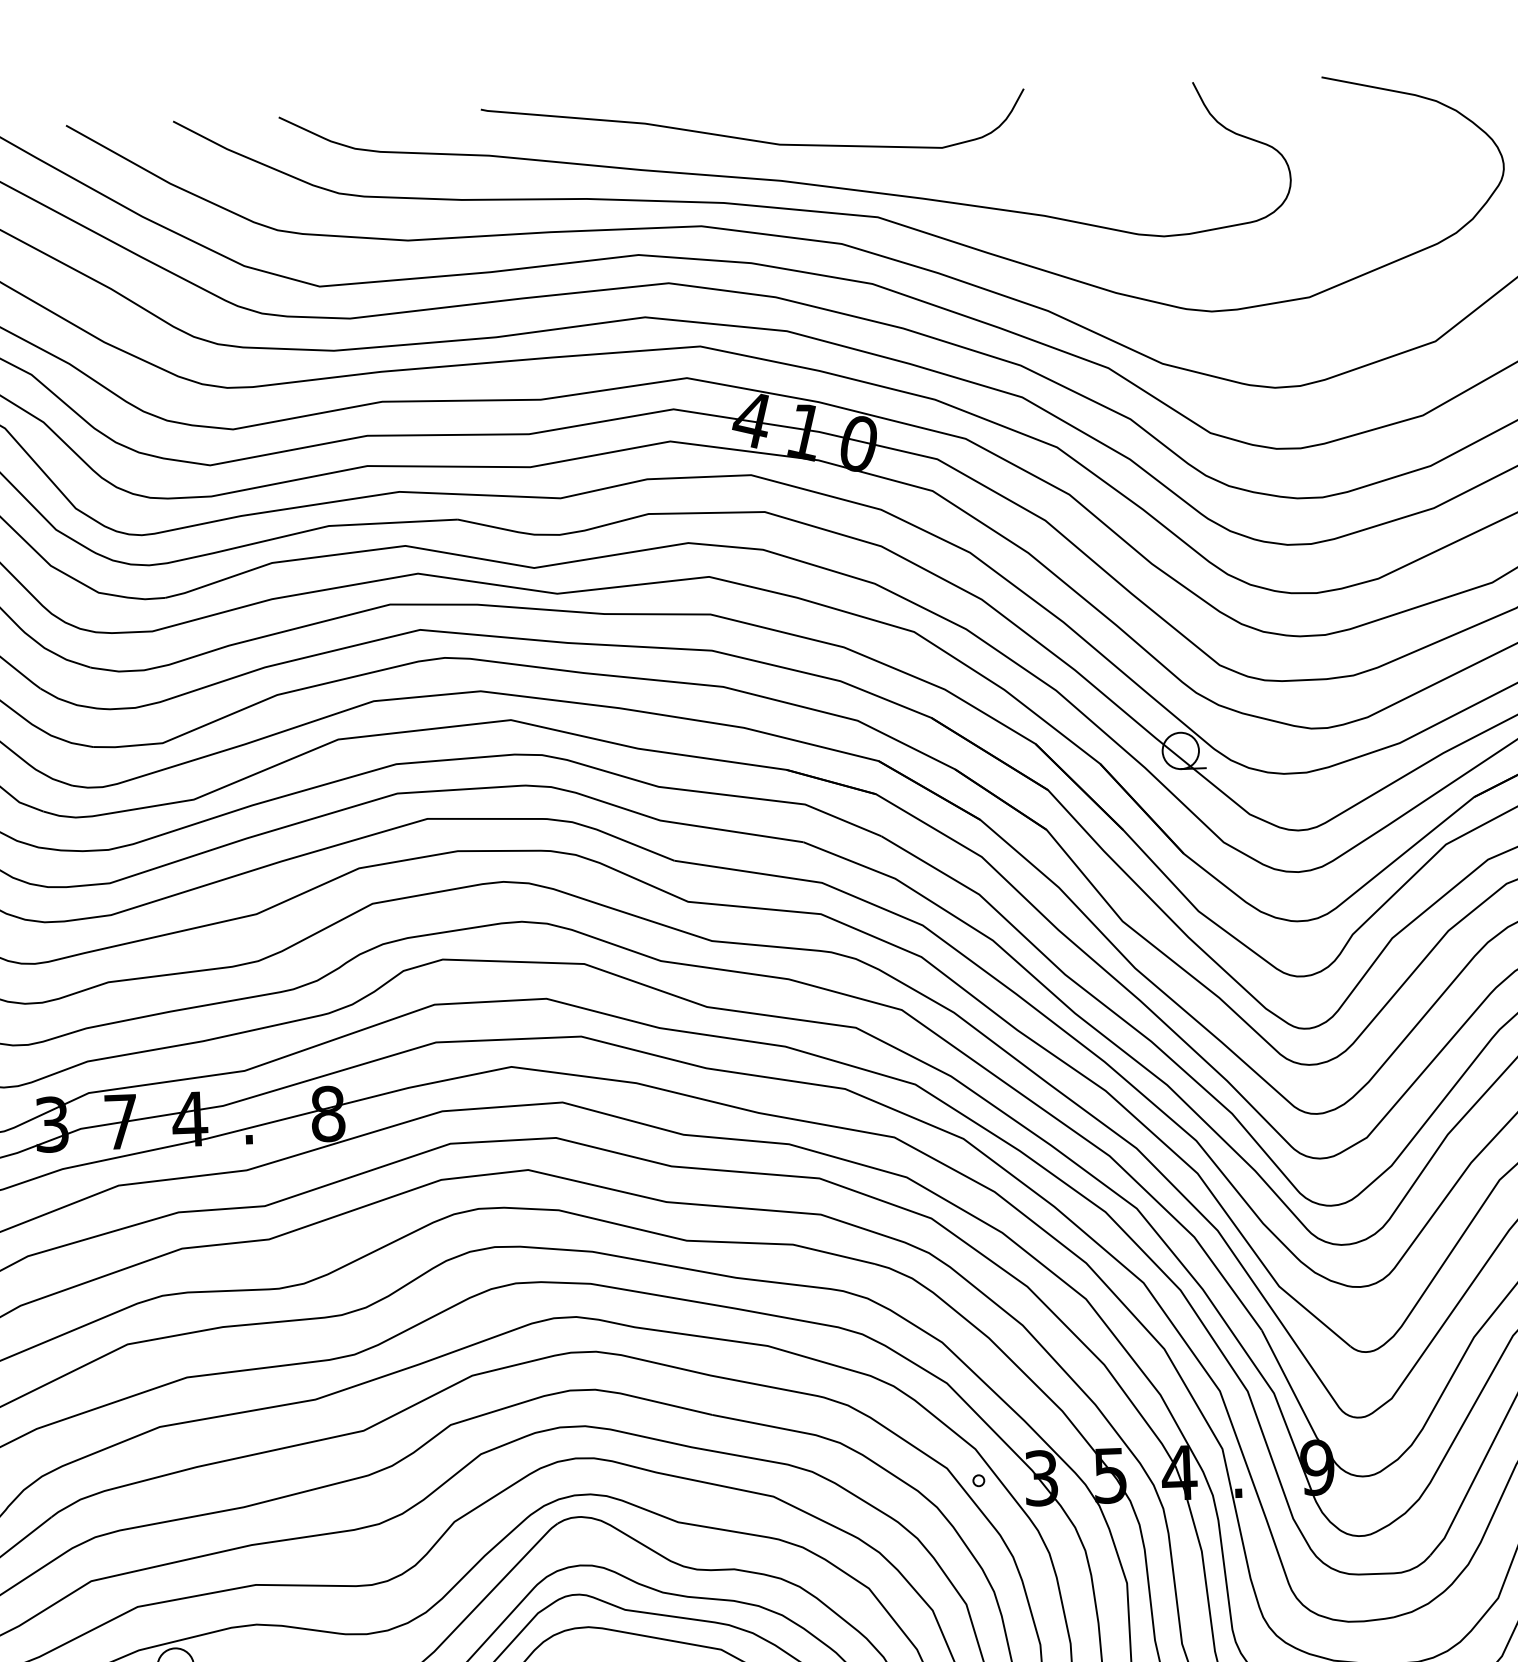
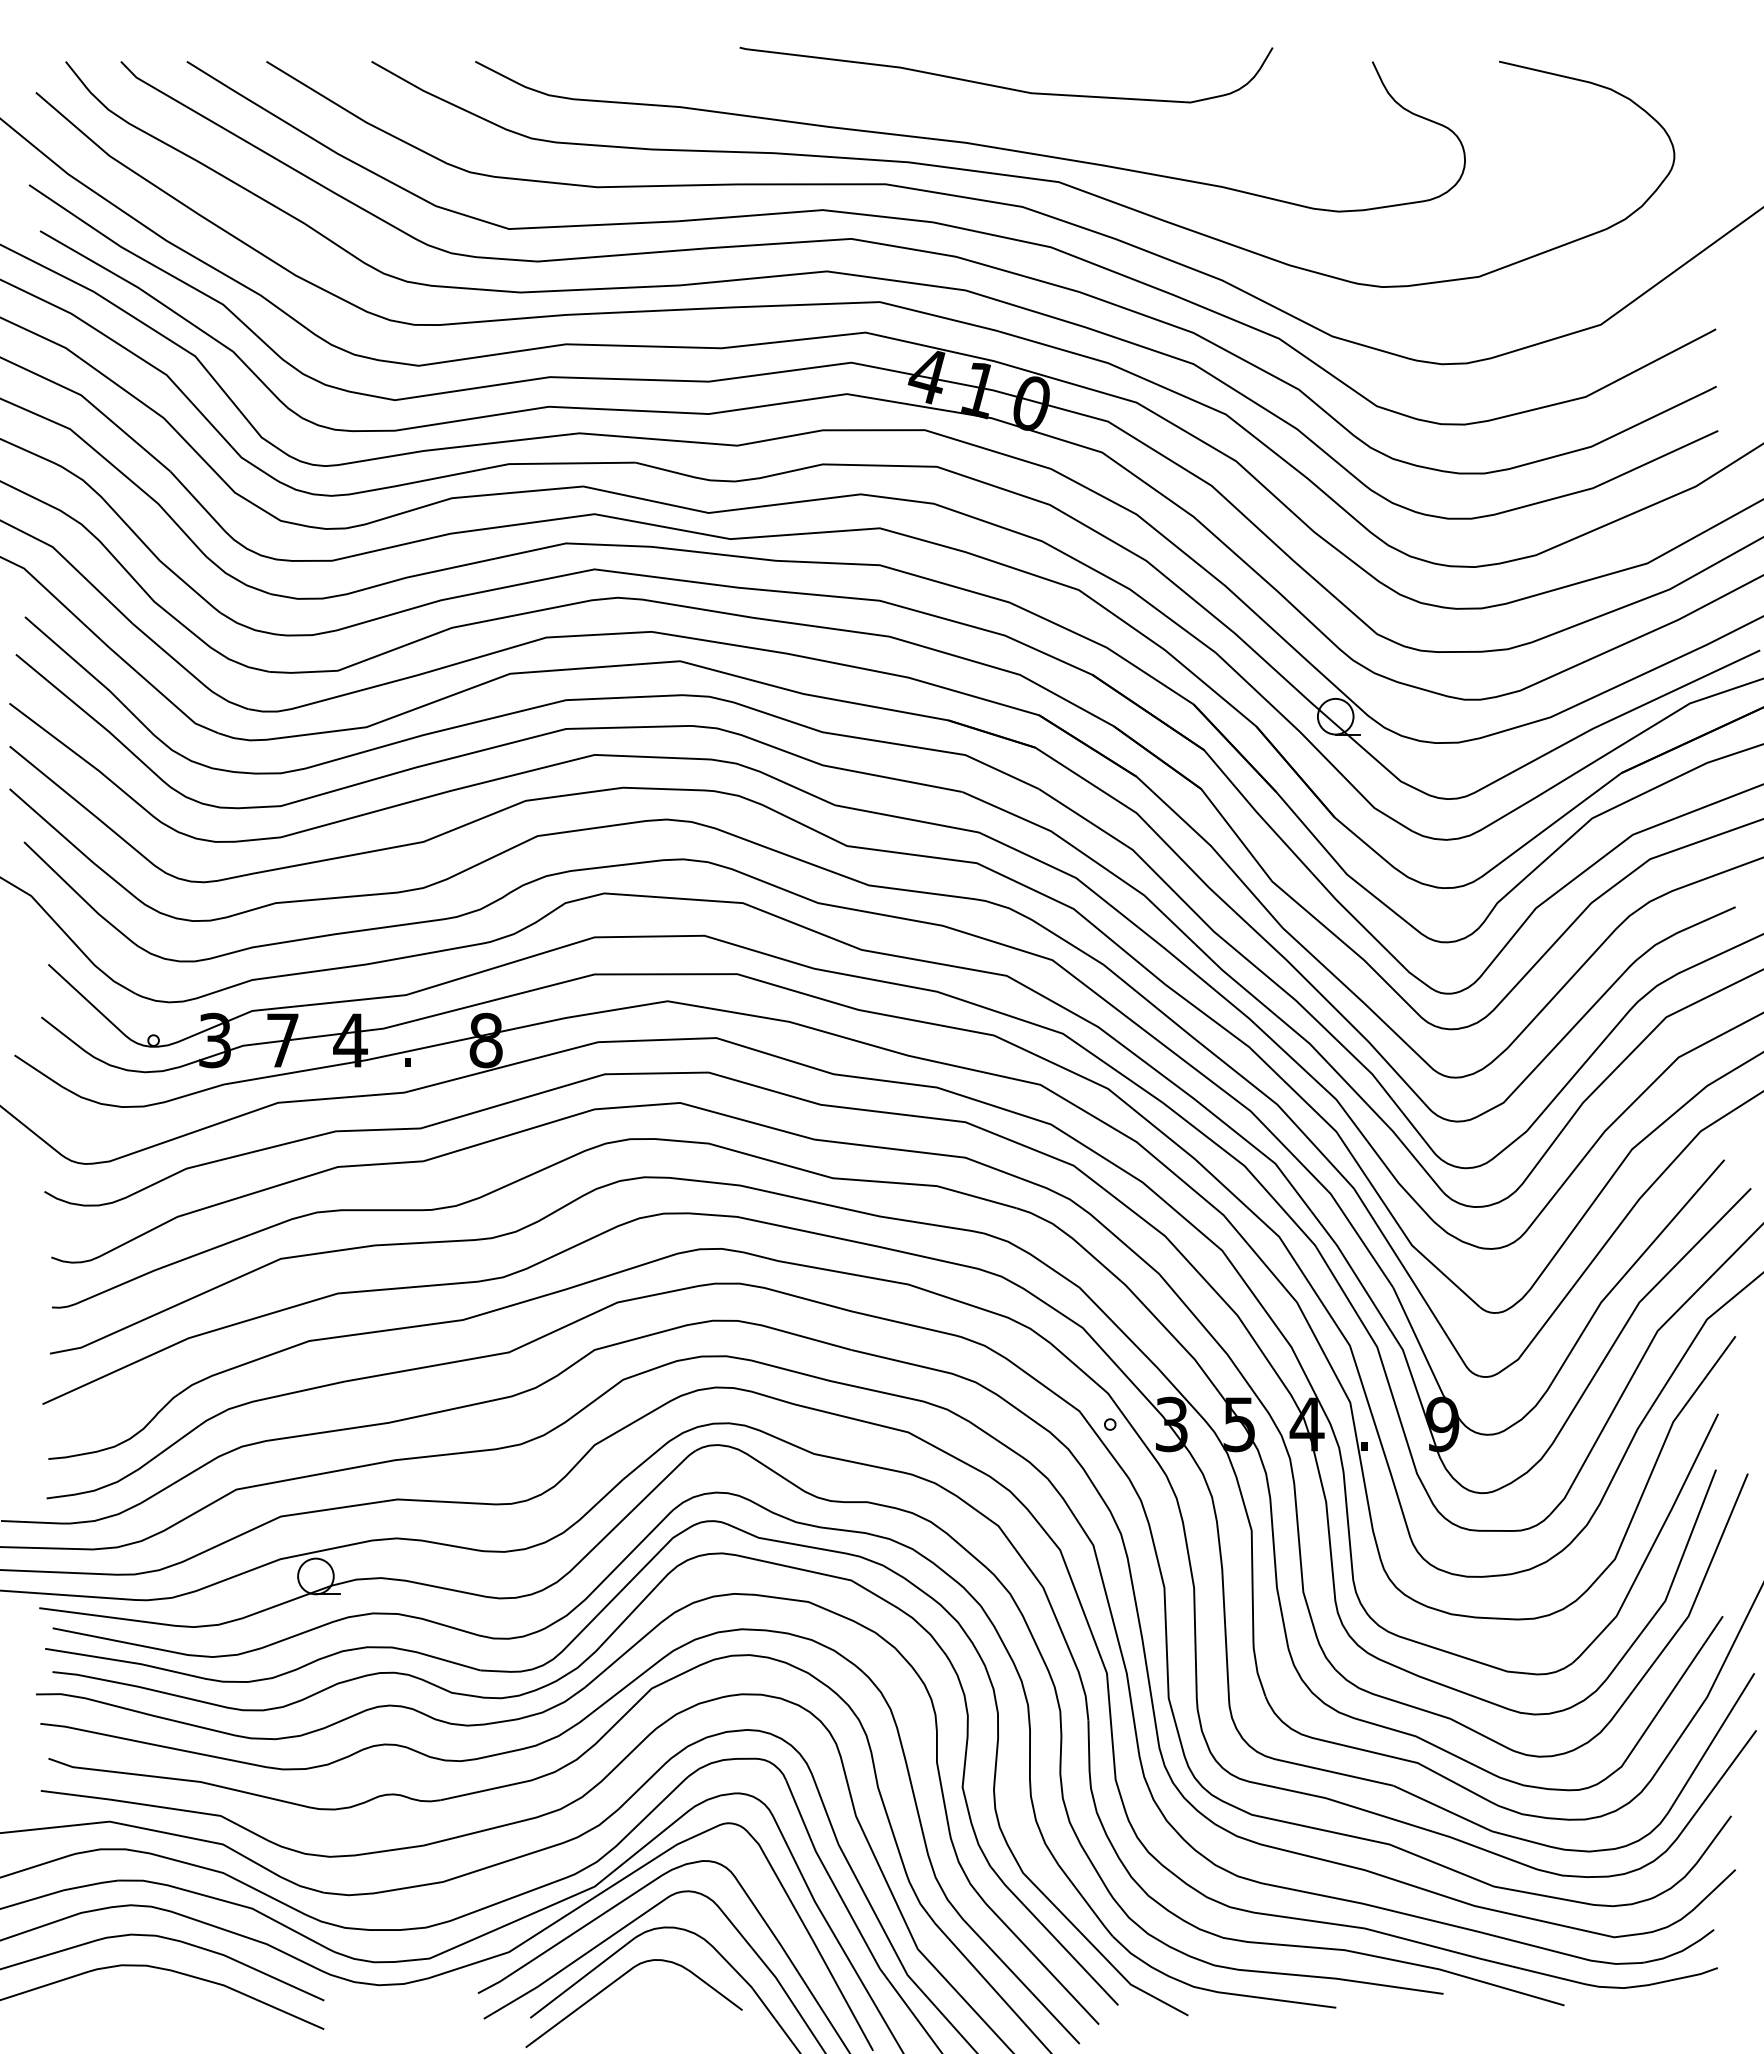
curve: (751, 138) -> (1003, 86), moved

